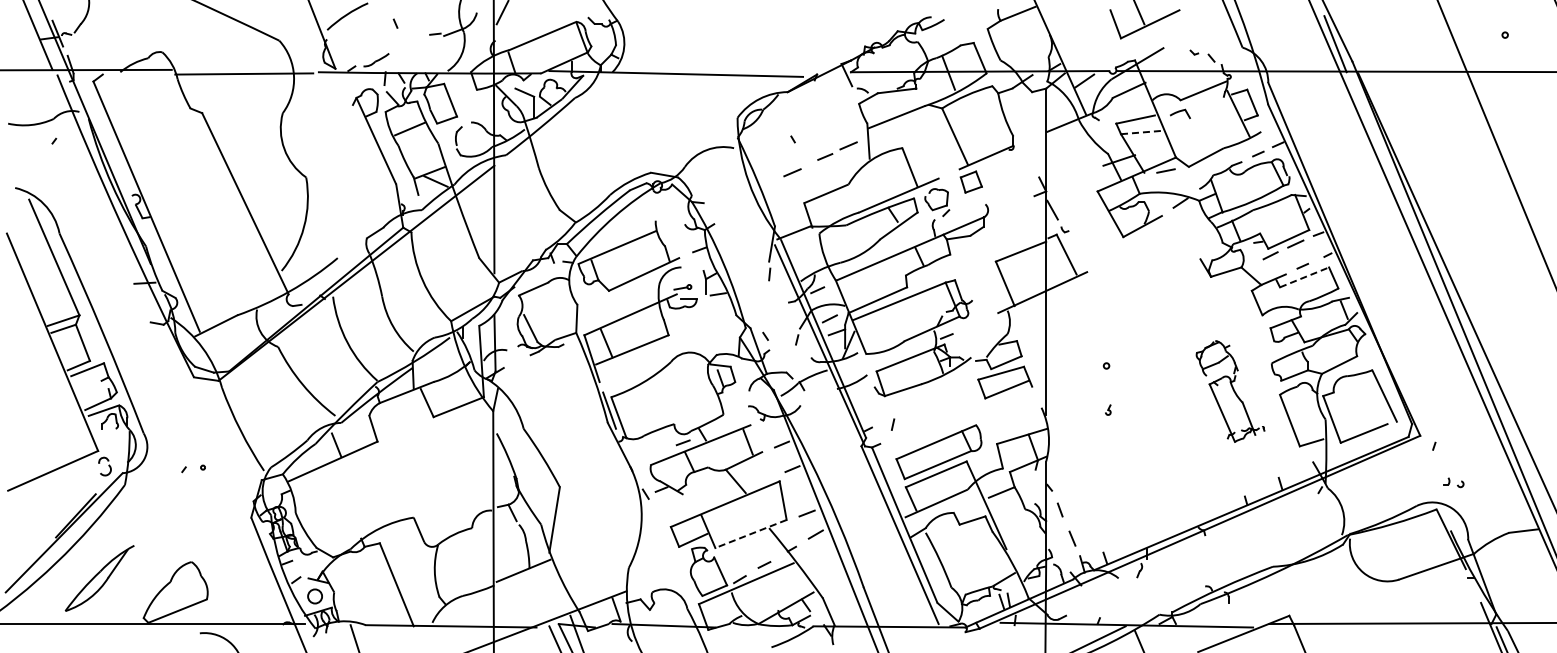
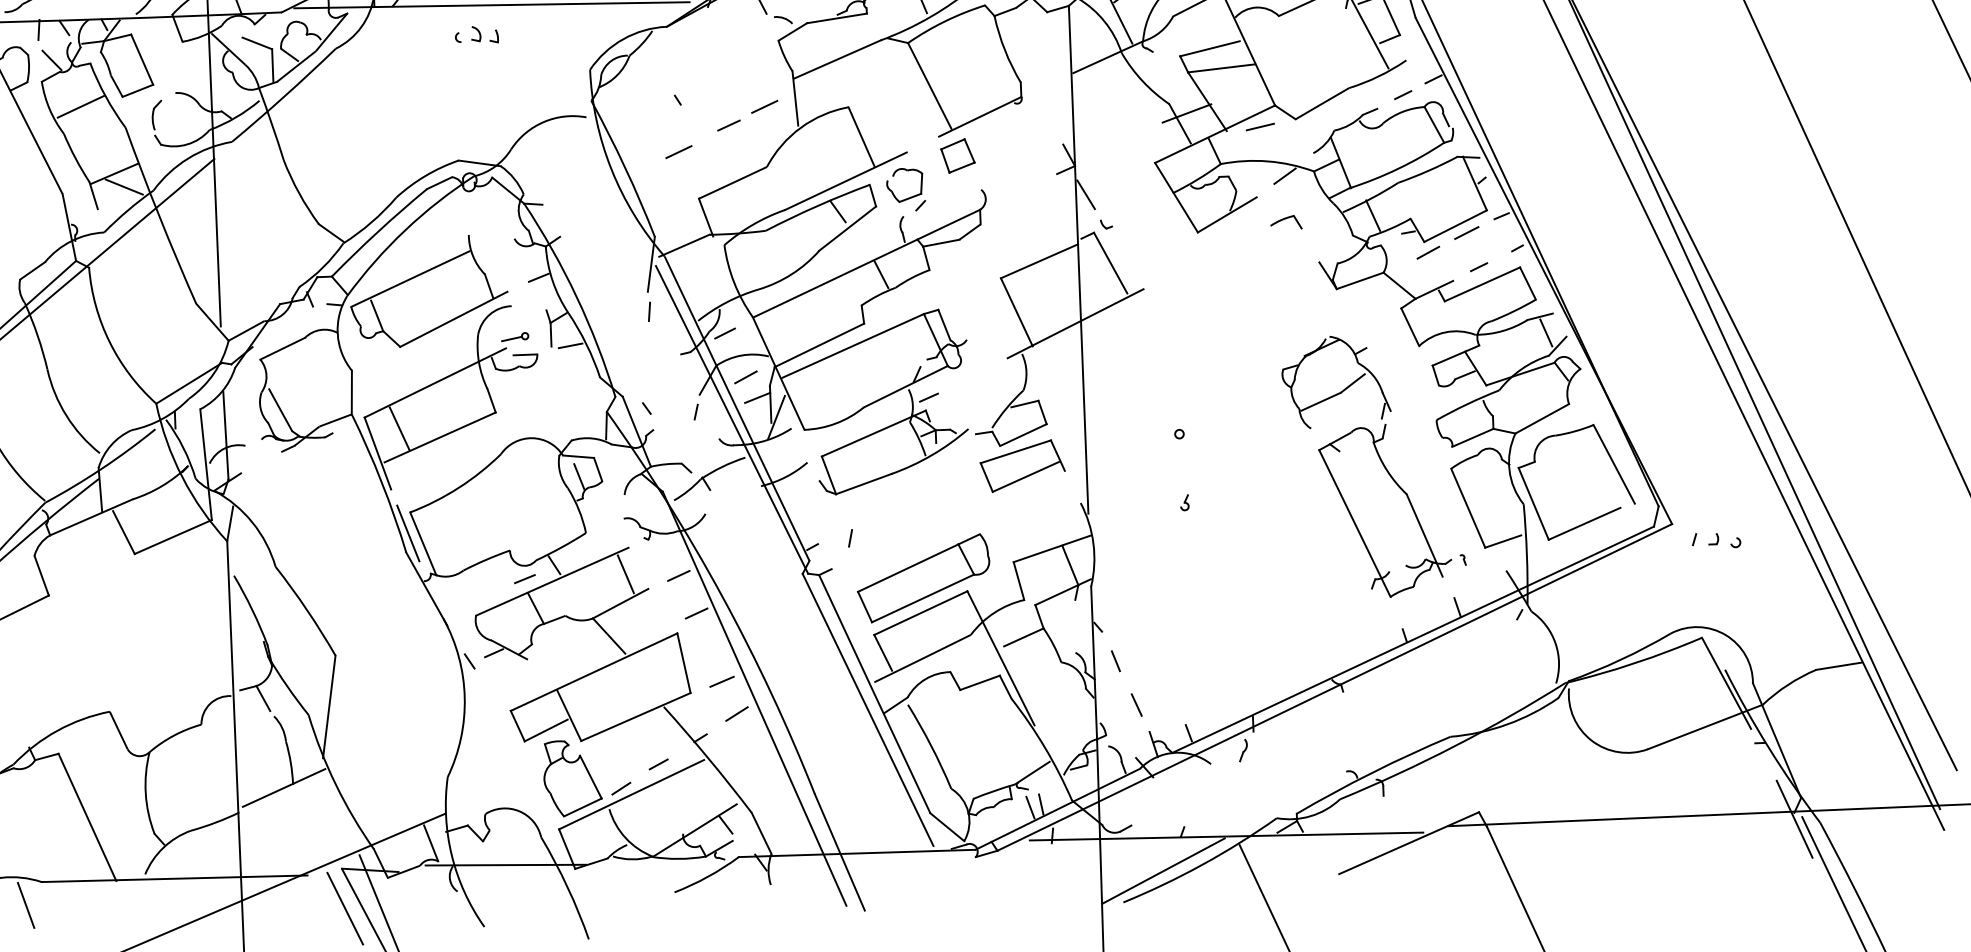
part: (665, 92) -> (476, 34), added
part: (1180, 113) -> (1286, 221), moved
line: (1142, 132) -> (1221, 68), dashed -> solid
line: (1305, 277) -> (1483, 284), dashed -> solid
part: (1230, 391) -> (1373, 466), size x1.67
part: (1453, 482) -> (1724, 540), moved
line: (750, 534) -> (635, 717), dashed -> solid

